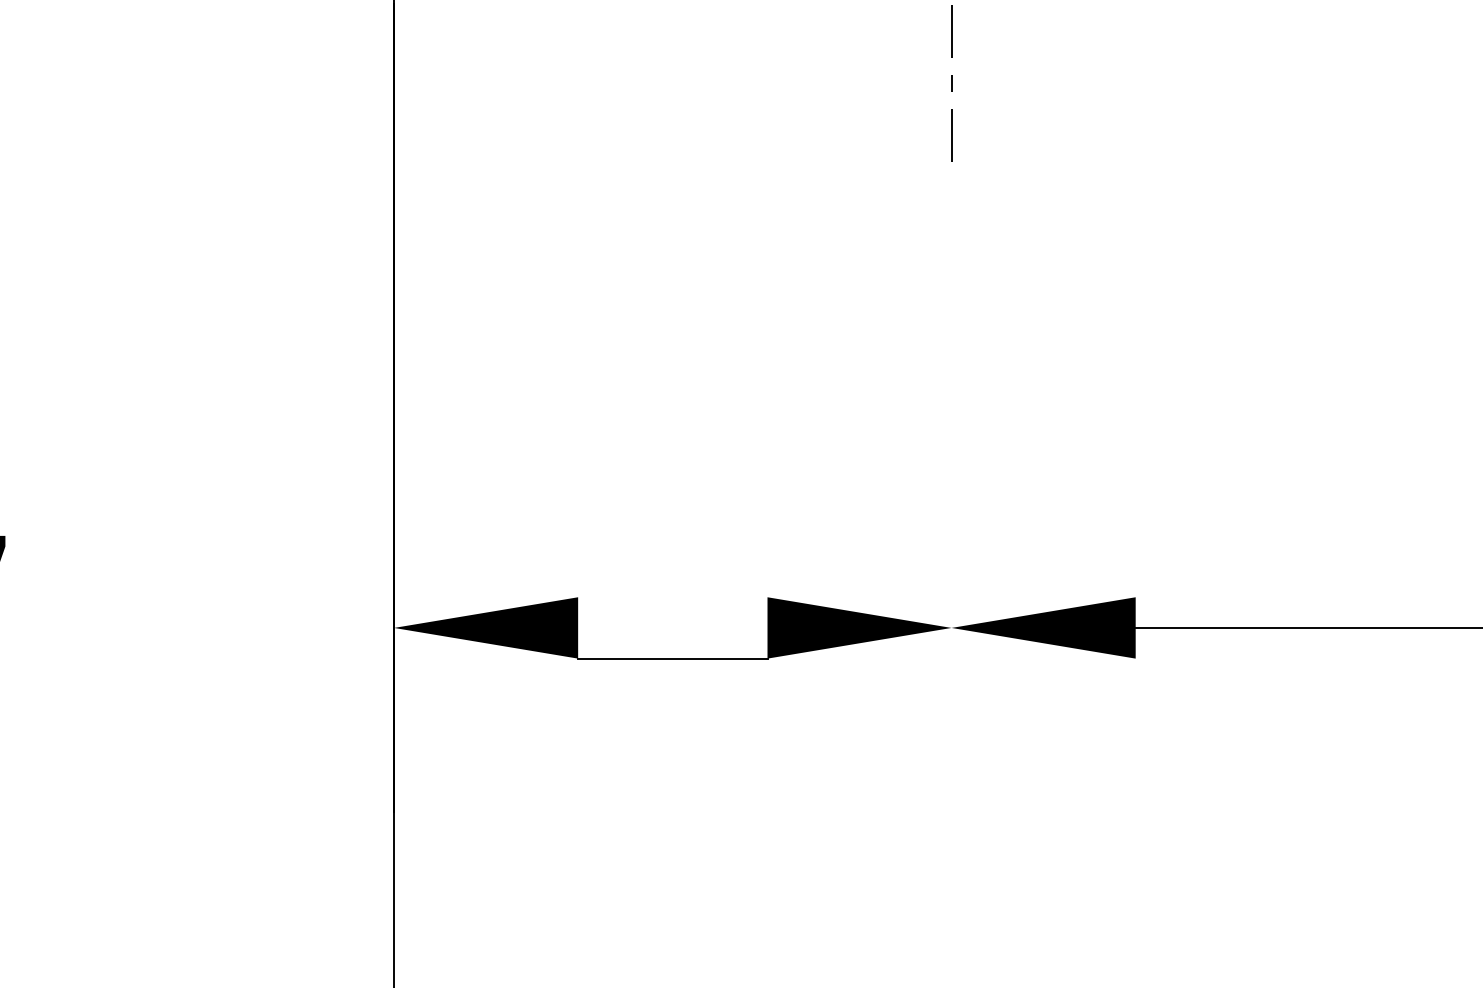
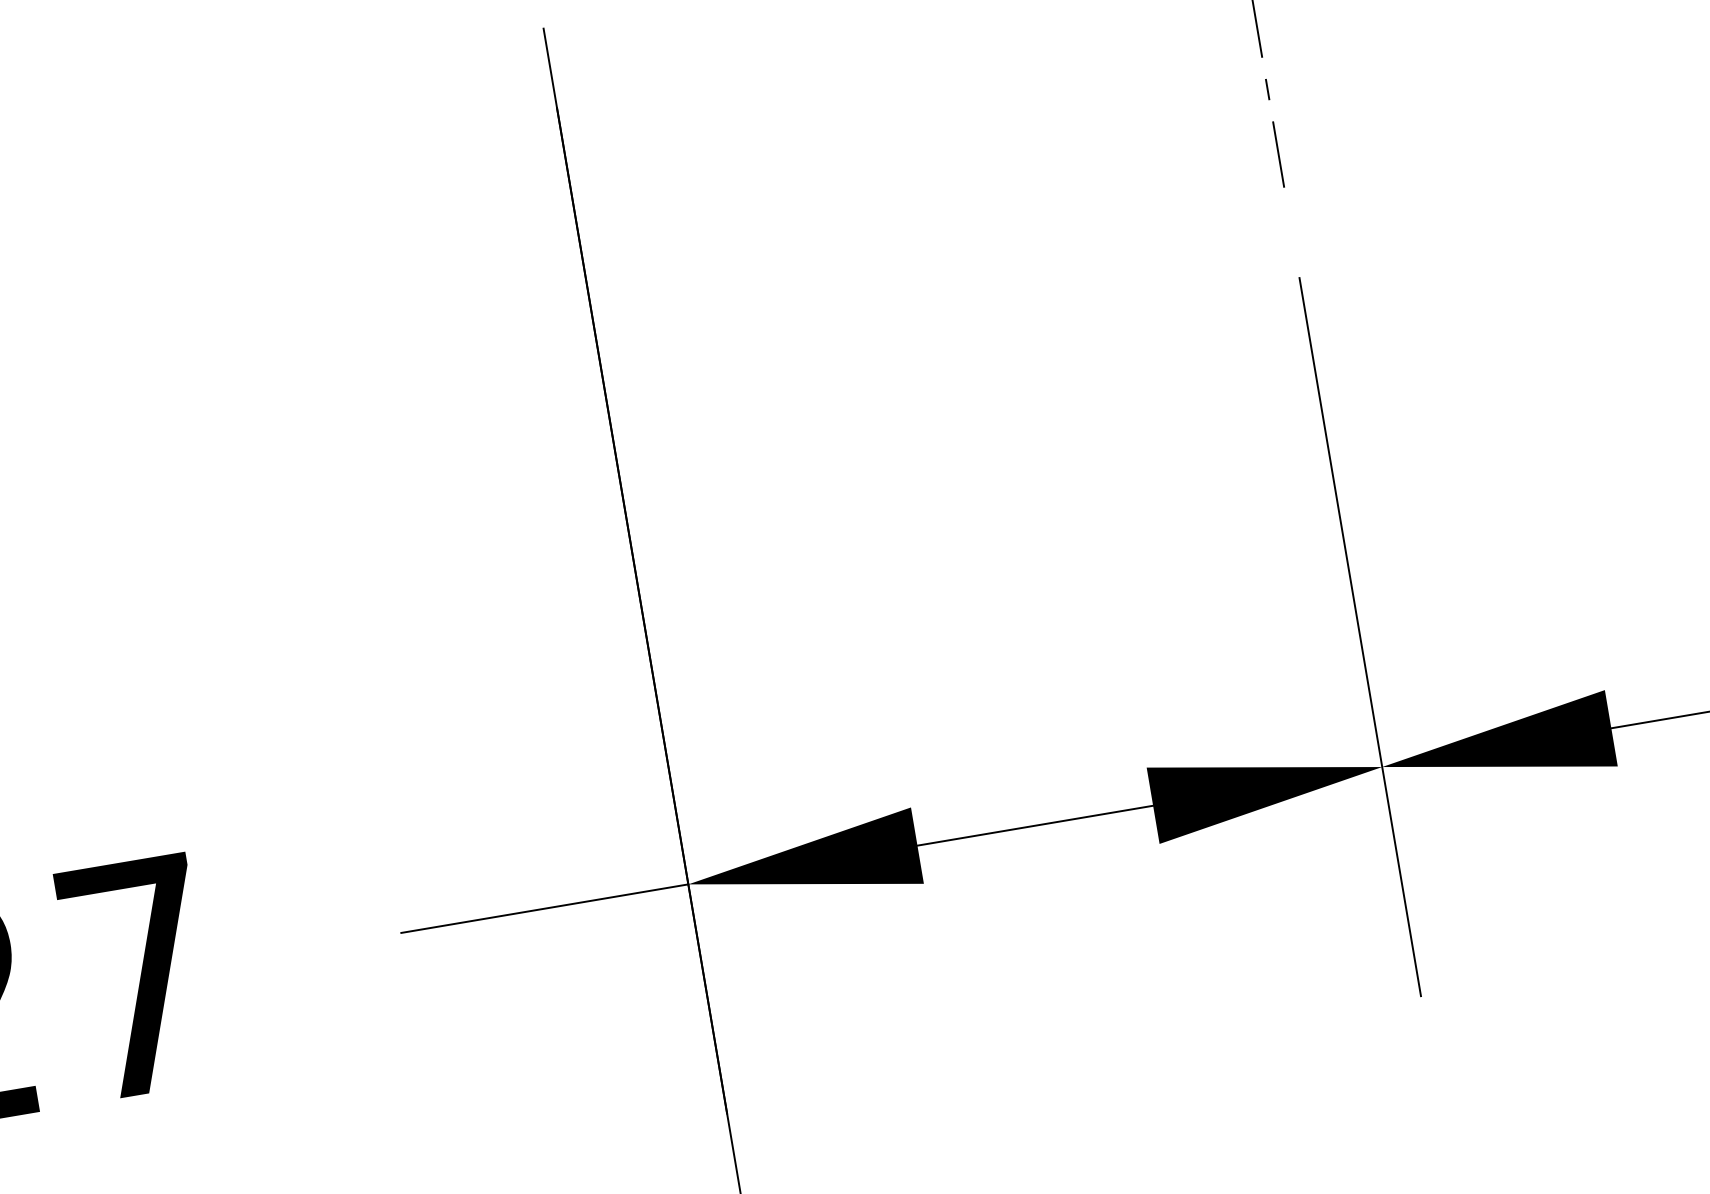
line: (951, 523) -> (1360, 637), added
line: (278, 627) -> (544, 908), added
line: (672, 658) -> (1034, 825), moved

